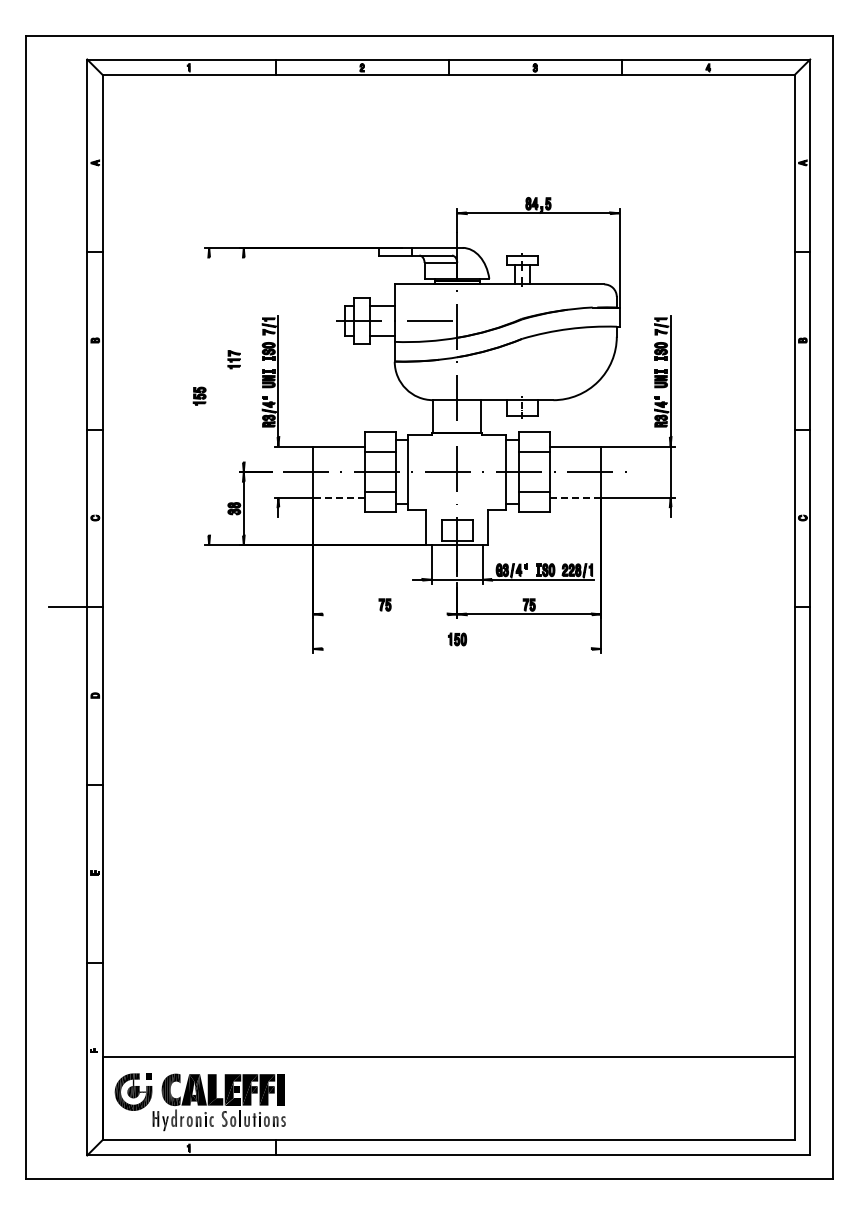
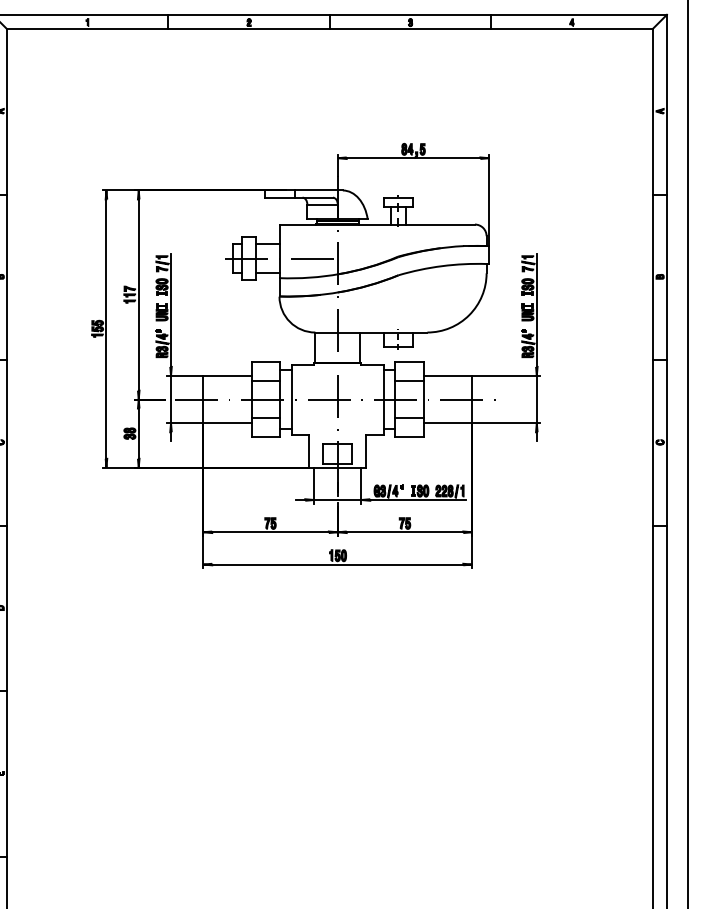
line: (243, 359) -> (138, 294), added
line: (209, 396) -> (106, 329), added
line: (278, 471) -> (171, 399), added
line: (338, 497) -> (227, 423), dashed -> solid
line: (575, 497) -> (448, 423), dashed -> solid
line: (384, 614) -> (269, 532), added
line: (456, 649) -> (337, 565), added

